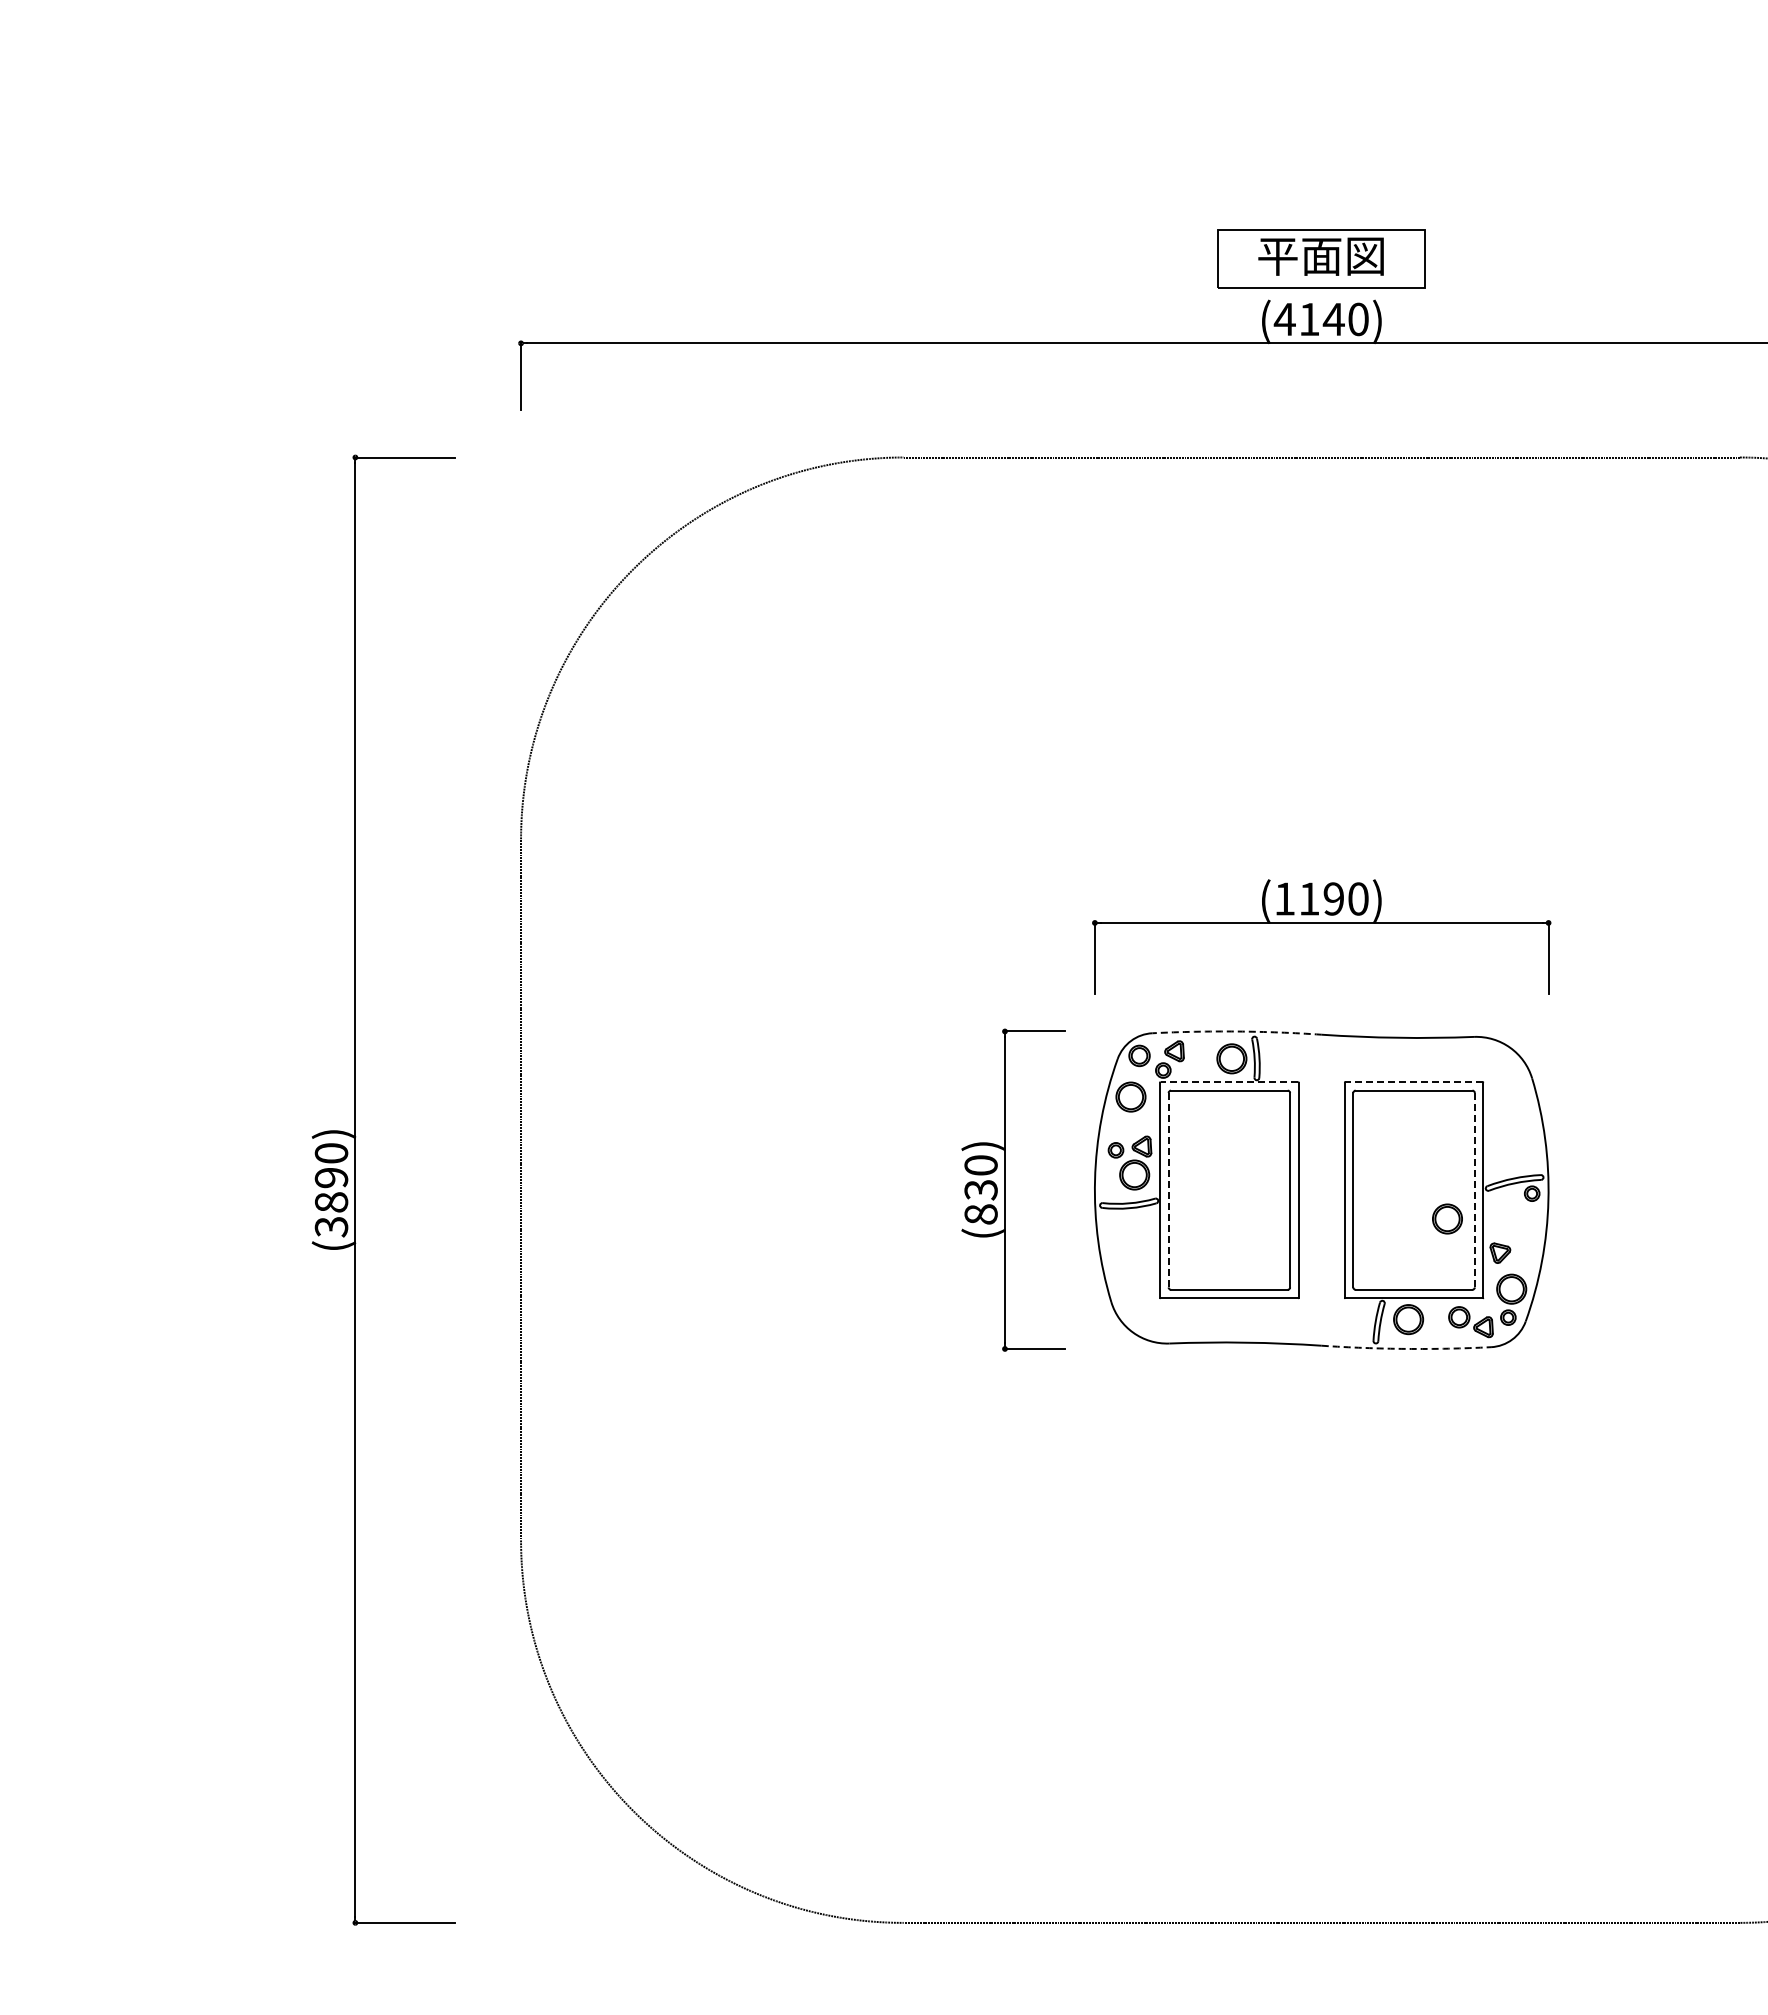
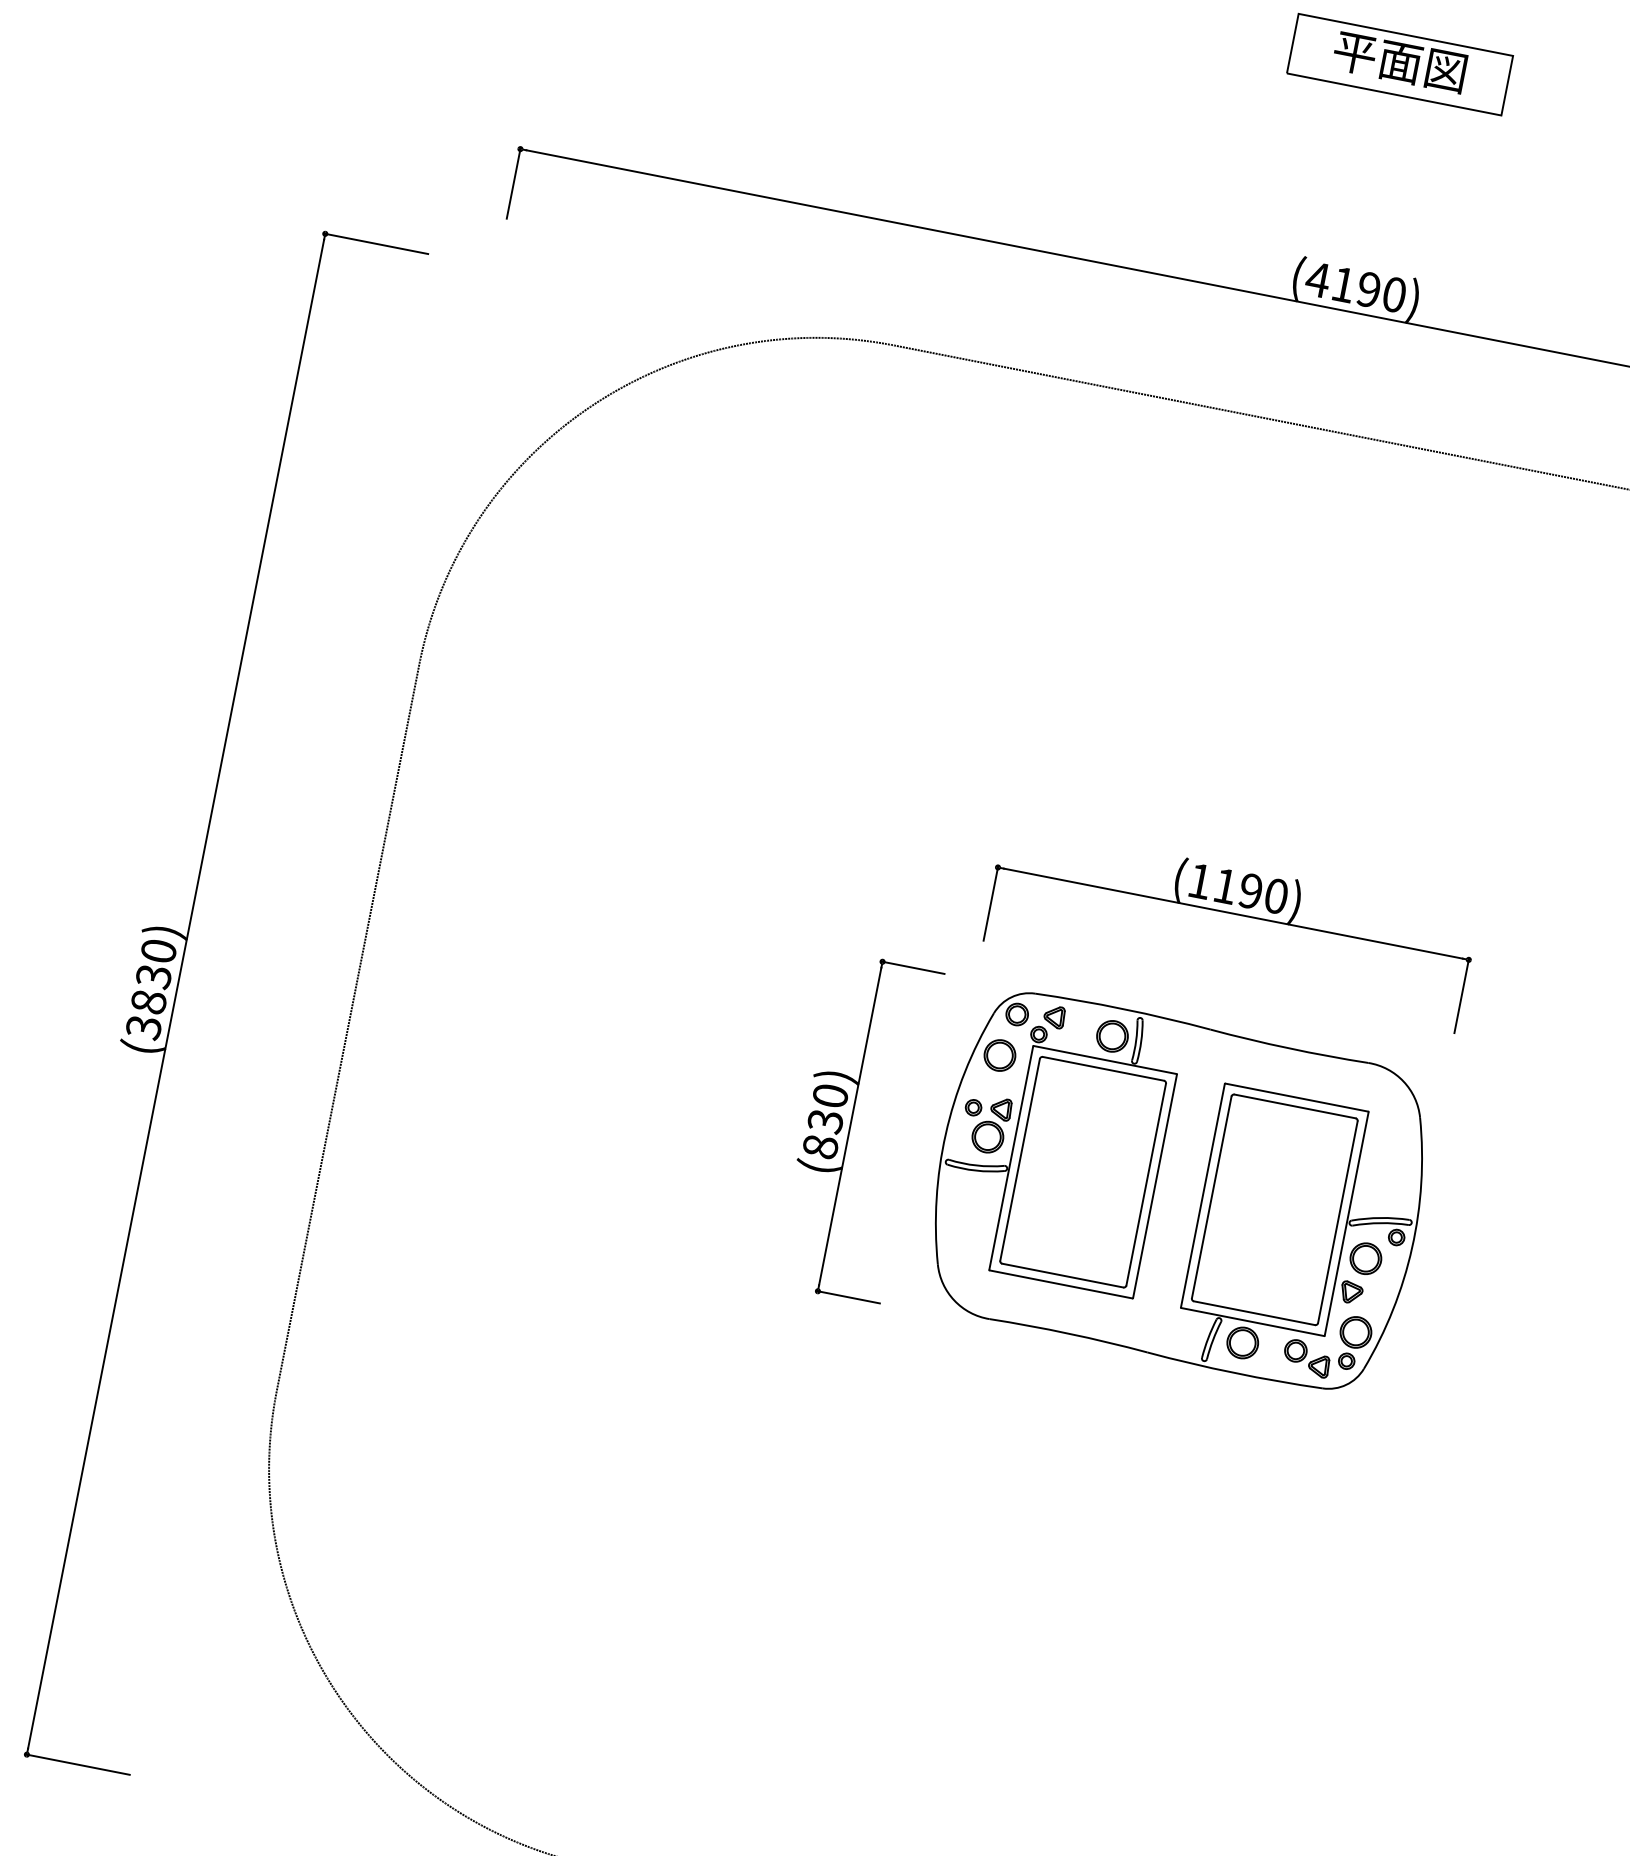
part: (1321, 258) -> (1399, 64), moved
text: (1333, 319) -> (1368, 289), (4140) -> (4190)
arc: (1237, 1031) -> (1123, 1009), dashed -> solid
line: (1229, 1082) -> (1105, 1060), dashed -> solid
line: (1414, 1082) -> (1297, 1098), dashed -> solid
text: (331, 1178) -> (153, 977), (3890) -> (3830)
line: (1168, 1189) -> (1020, 1159), dashed -> solid
line: (1474, 1190) -> (1337, 1222), dashed -> solid
part: (1447, 1218) -> (1366, 1258), moved
arc: (1406, 1348) -> (1234, 1372), dashed -> solid

